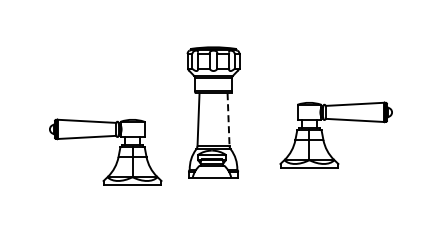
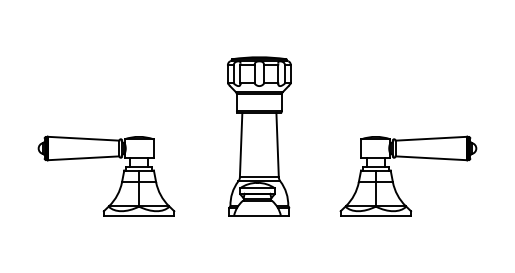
line: (228, 120) -> (277, 146), dashed -> solid
part: (324, 138) -> (394, 180), moved
part: (117, 155) -> (120, 180), moved

